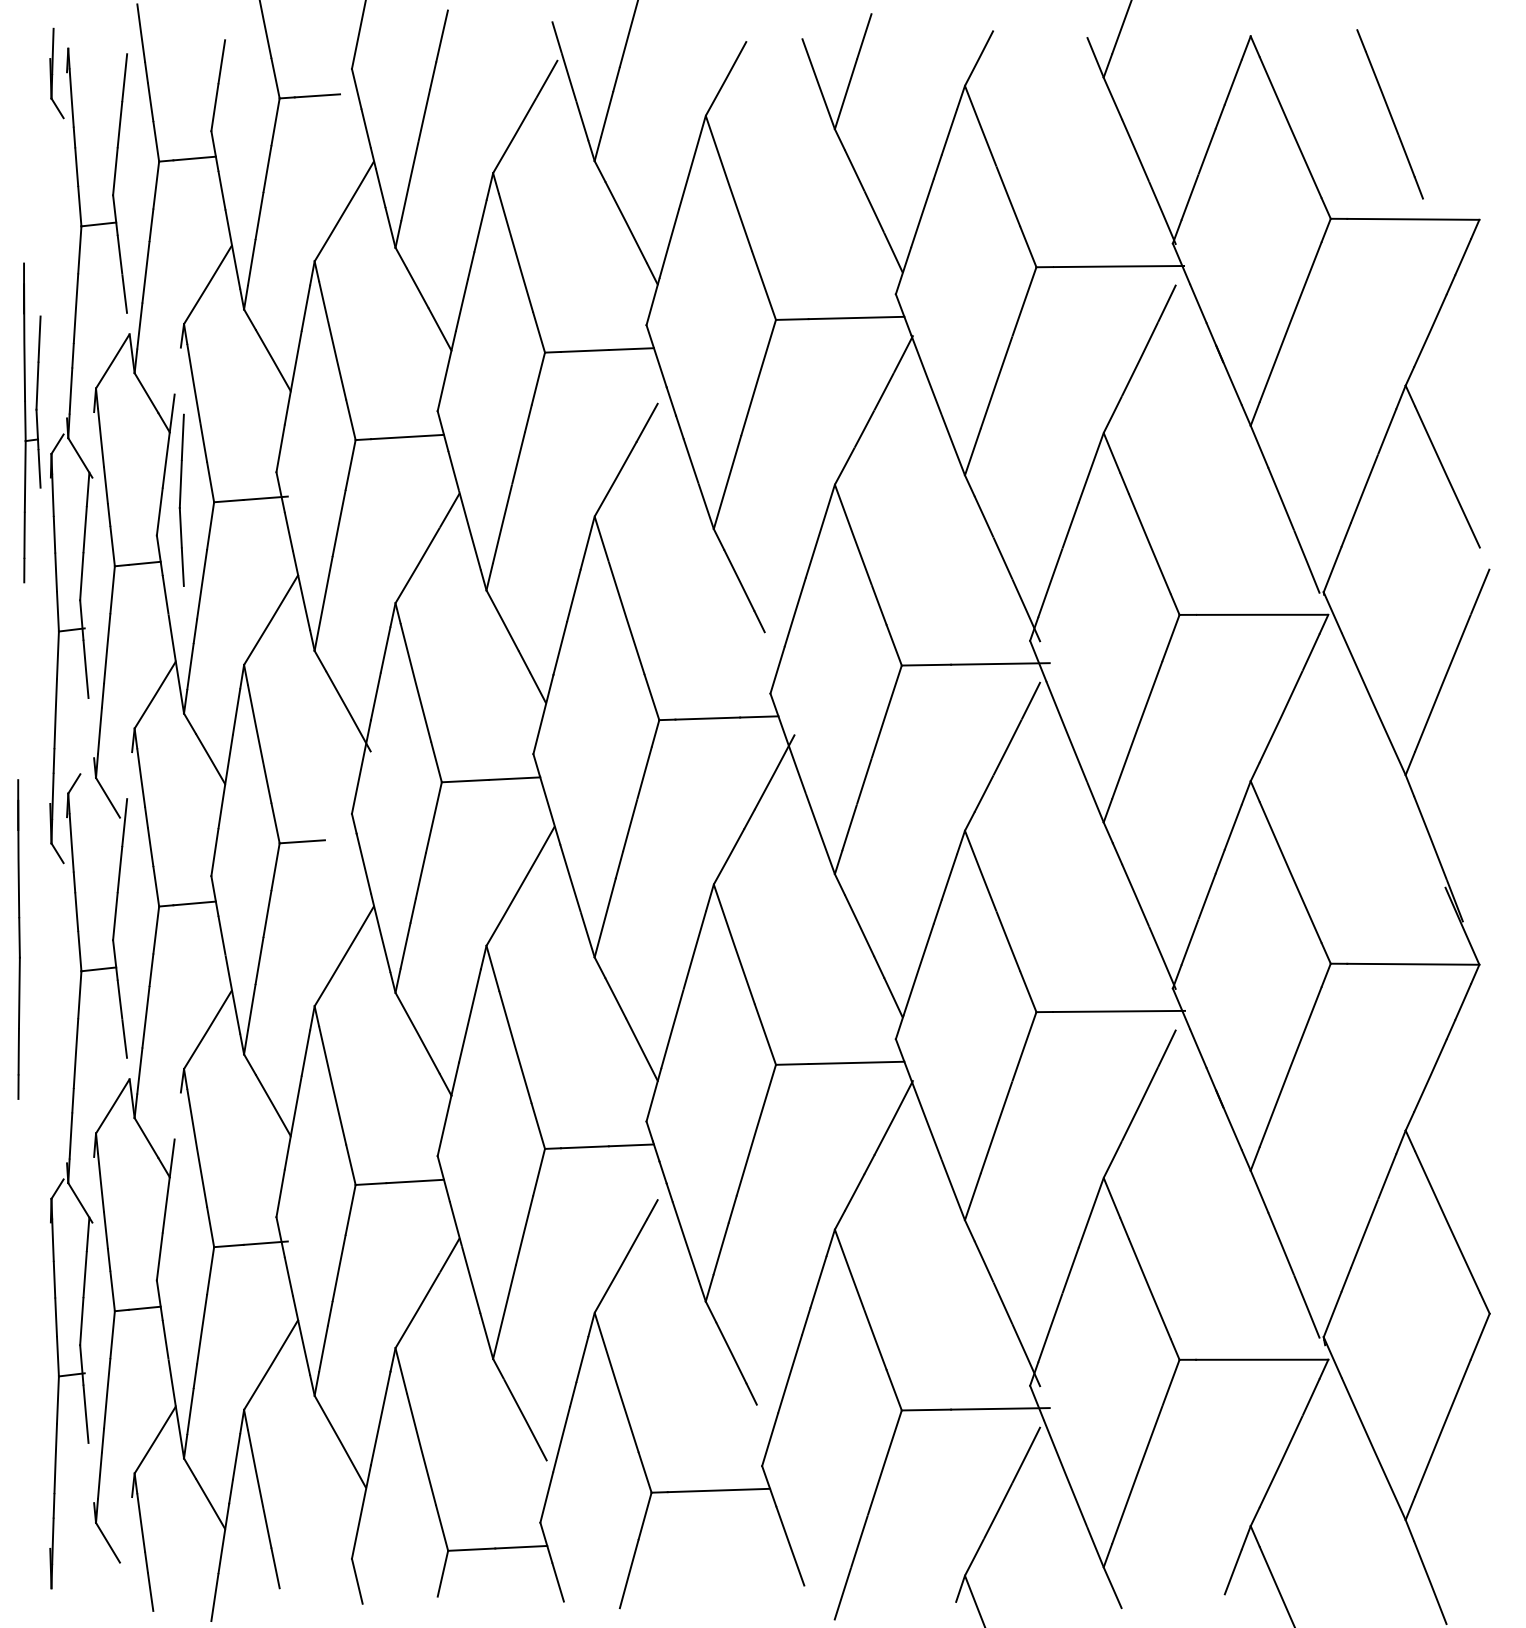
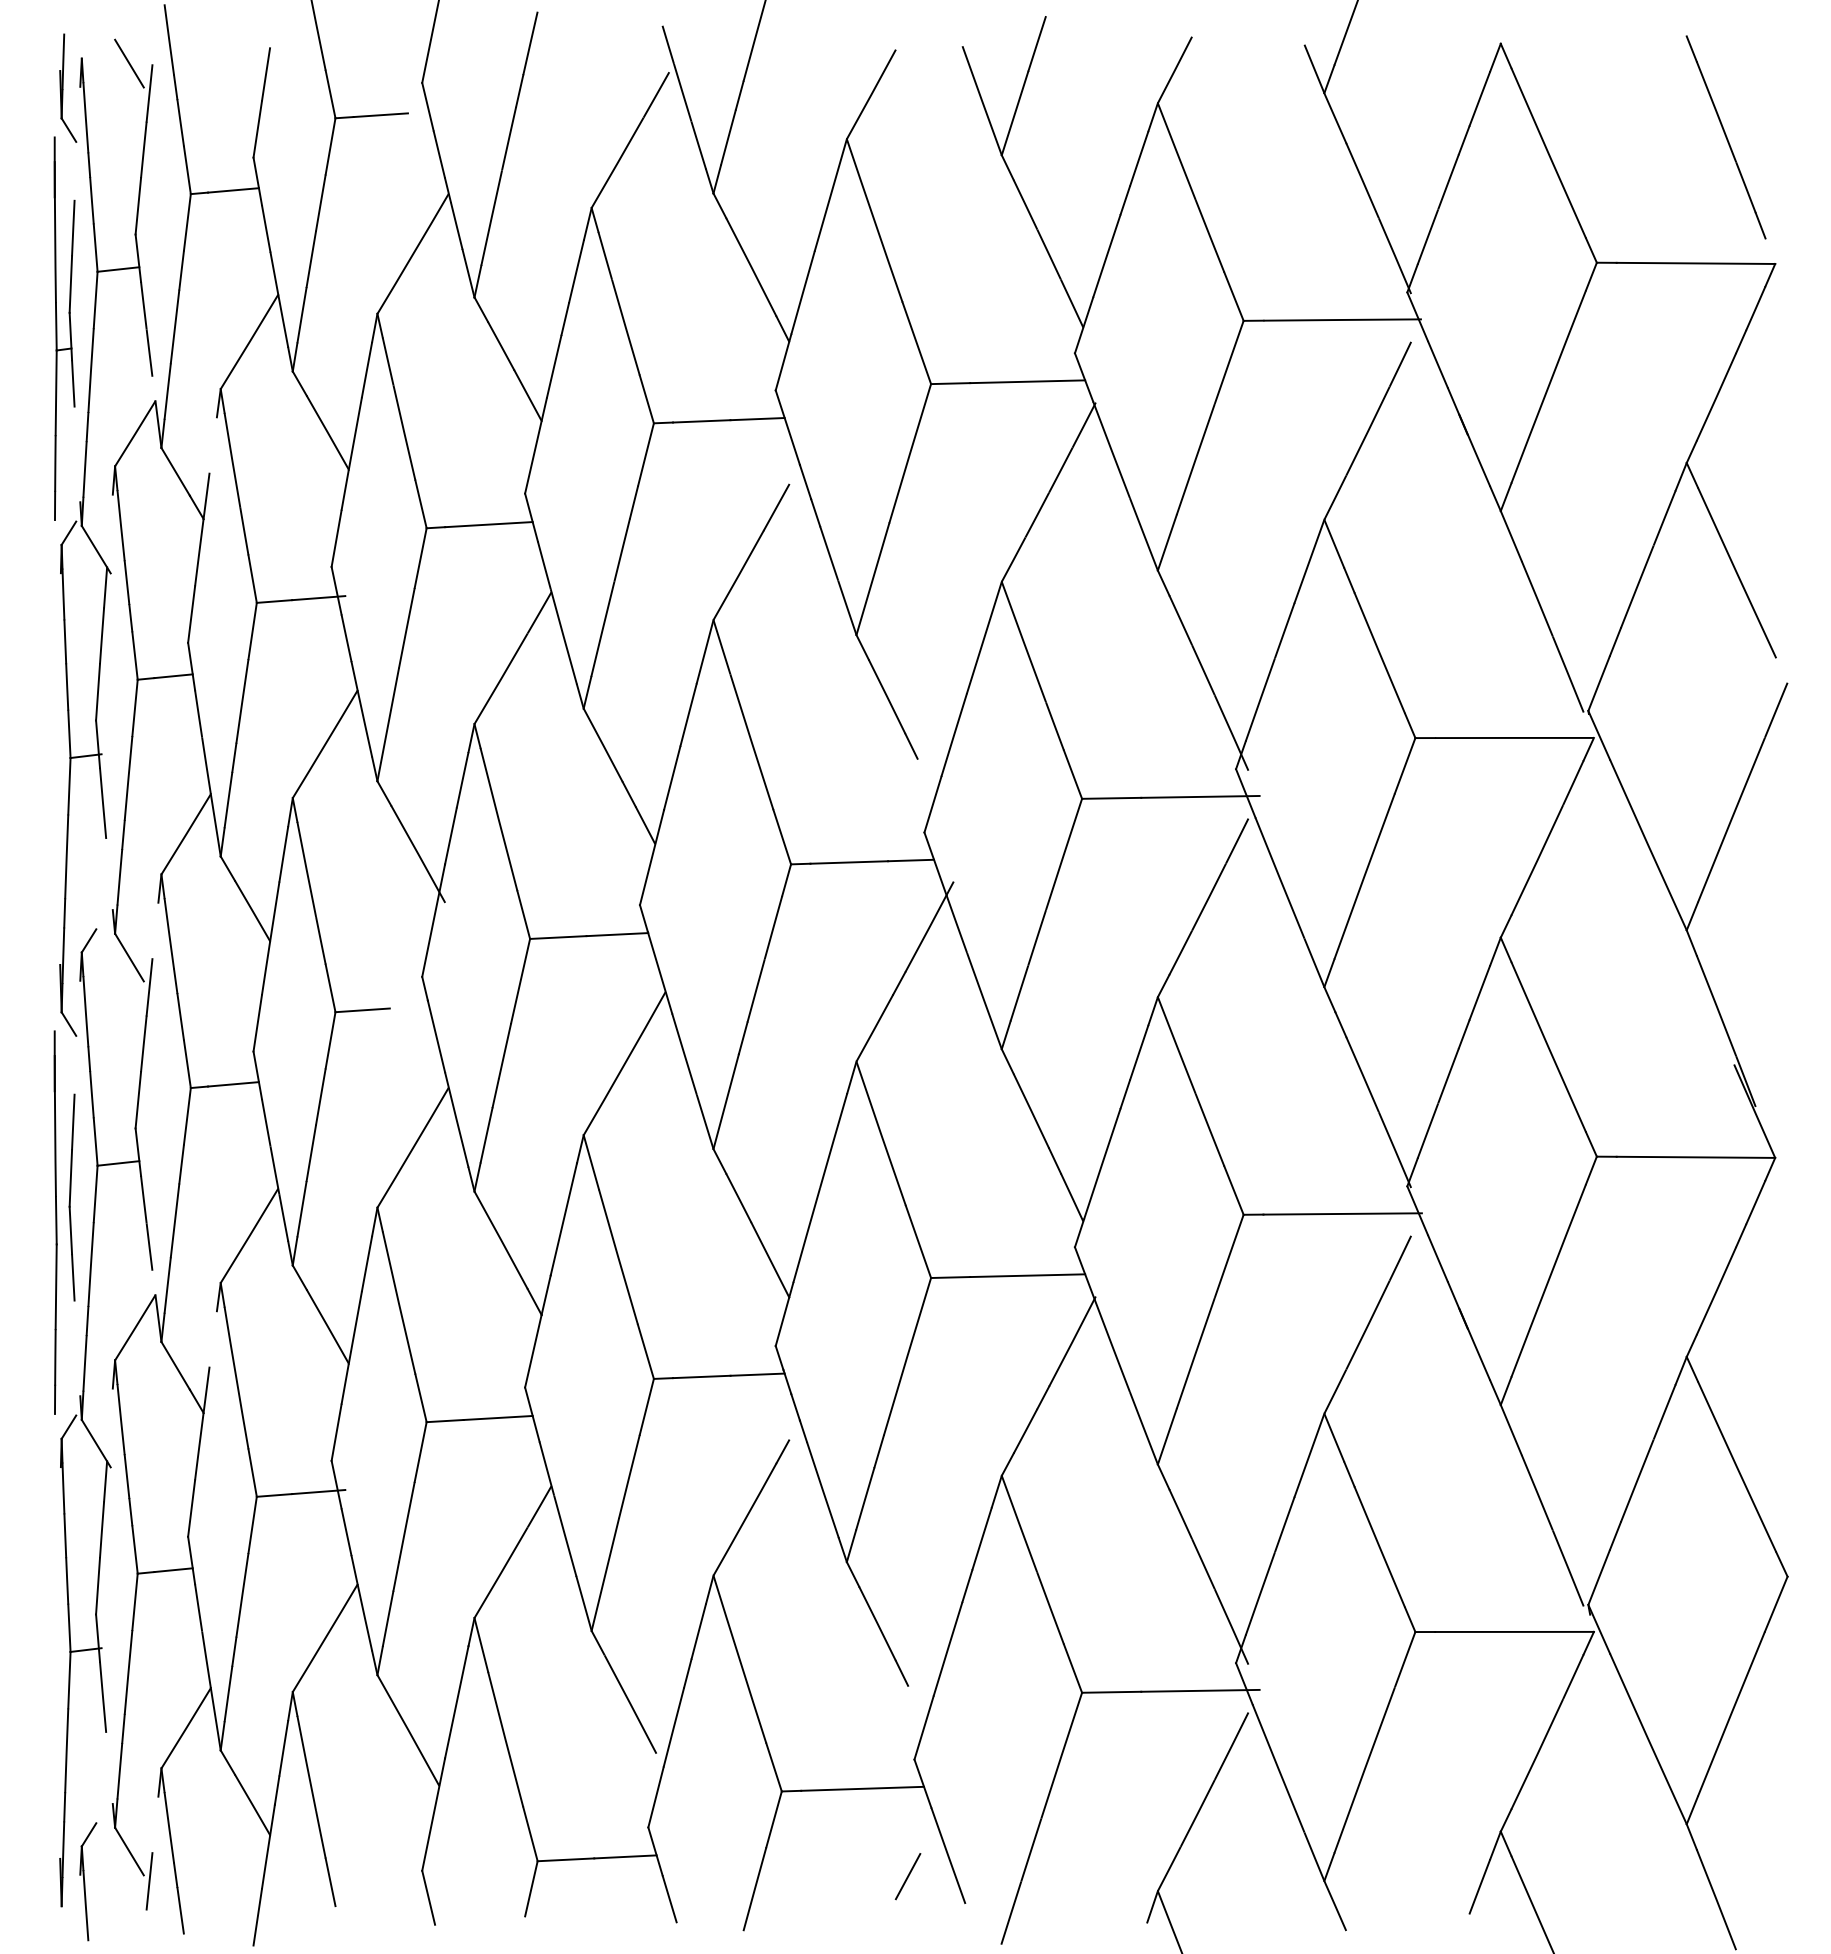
line: (108, 52) -> (129, 63), added
line: (1389, 114) -> (1725, 137), moved
part: (32, 422) -> (64, 328), moved
part: (181, 500) -> (71, 1197), moved
part: (18, 939) -> (55, 1222), moved
line: (756, 1563) -> (907, 1876), added
part: (73, 1567) -> (88, 1881), added
line: (124, 1567) -> (149, 1881), added

